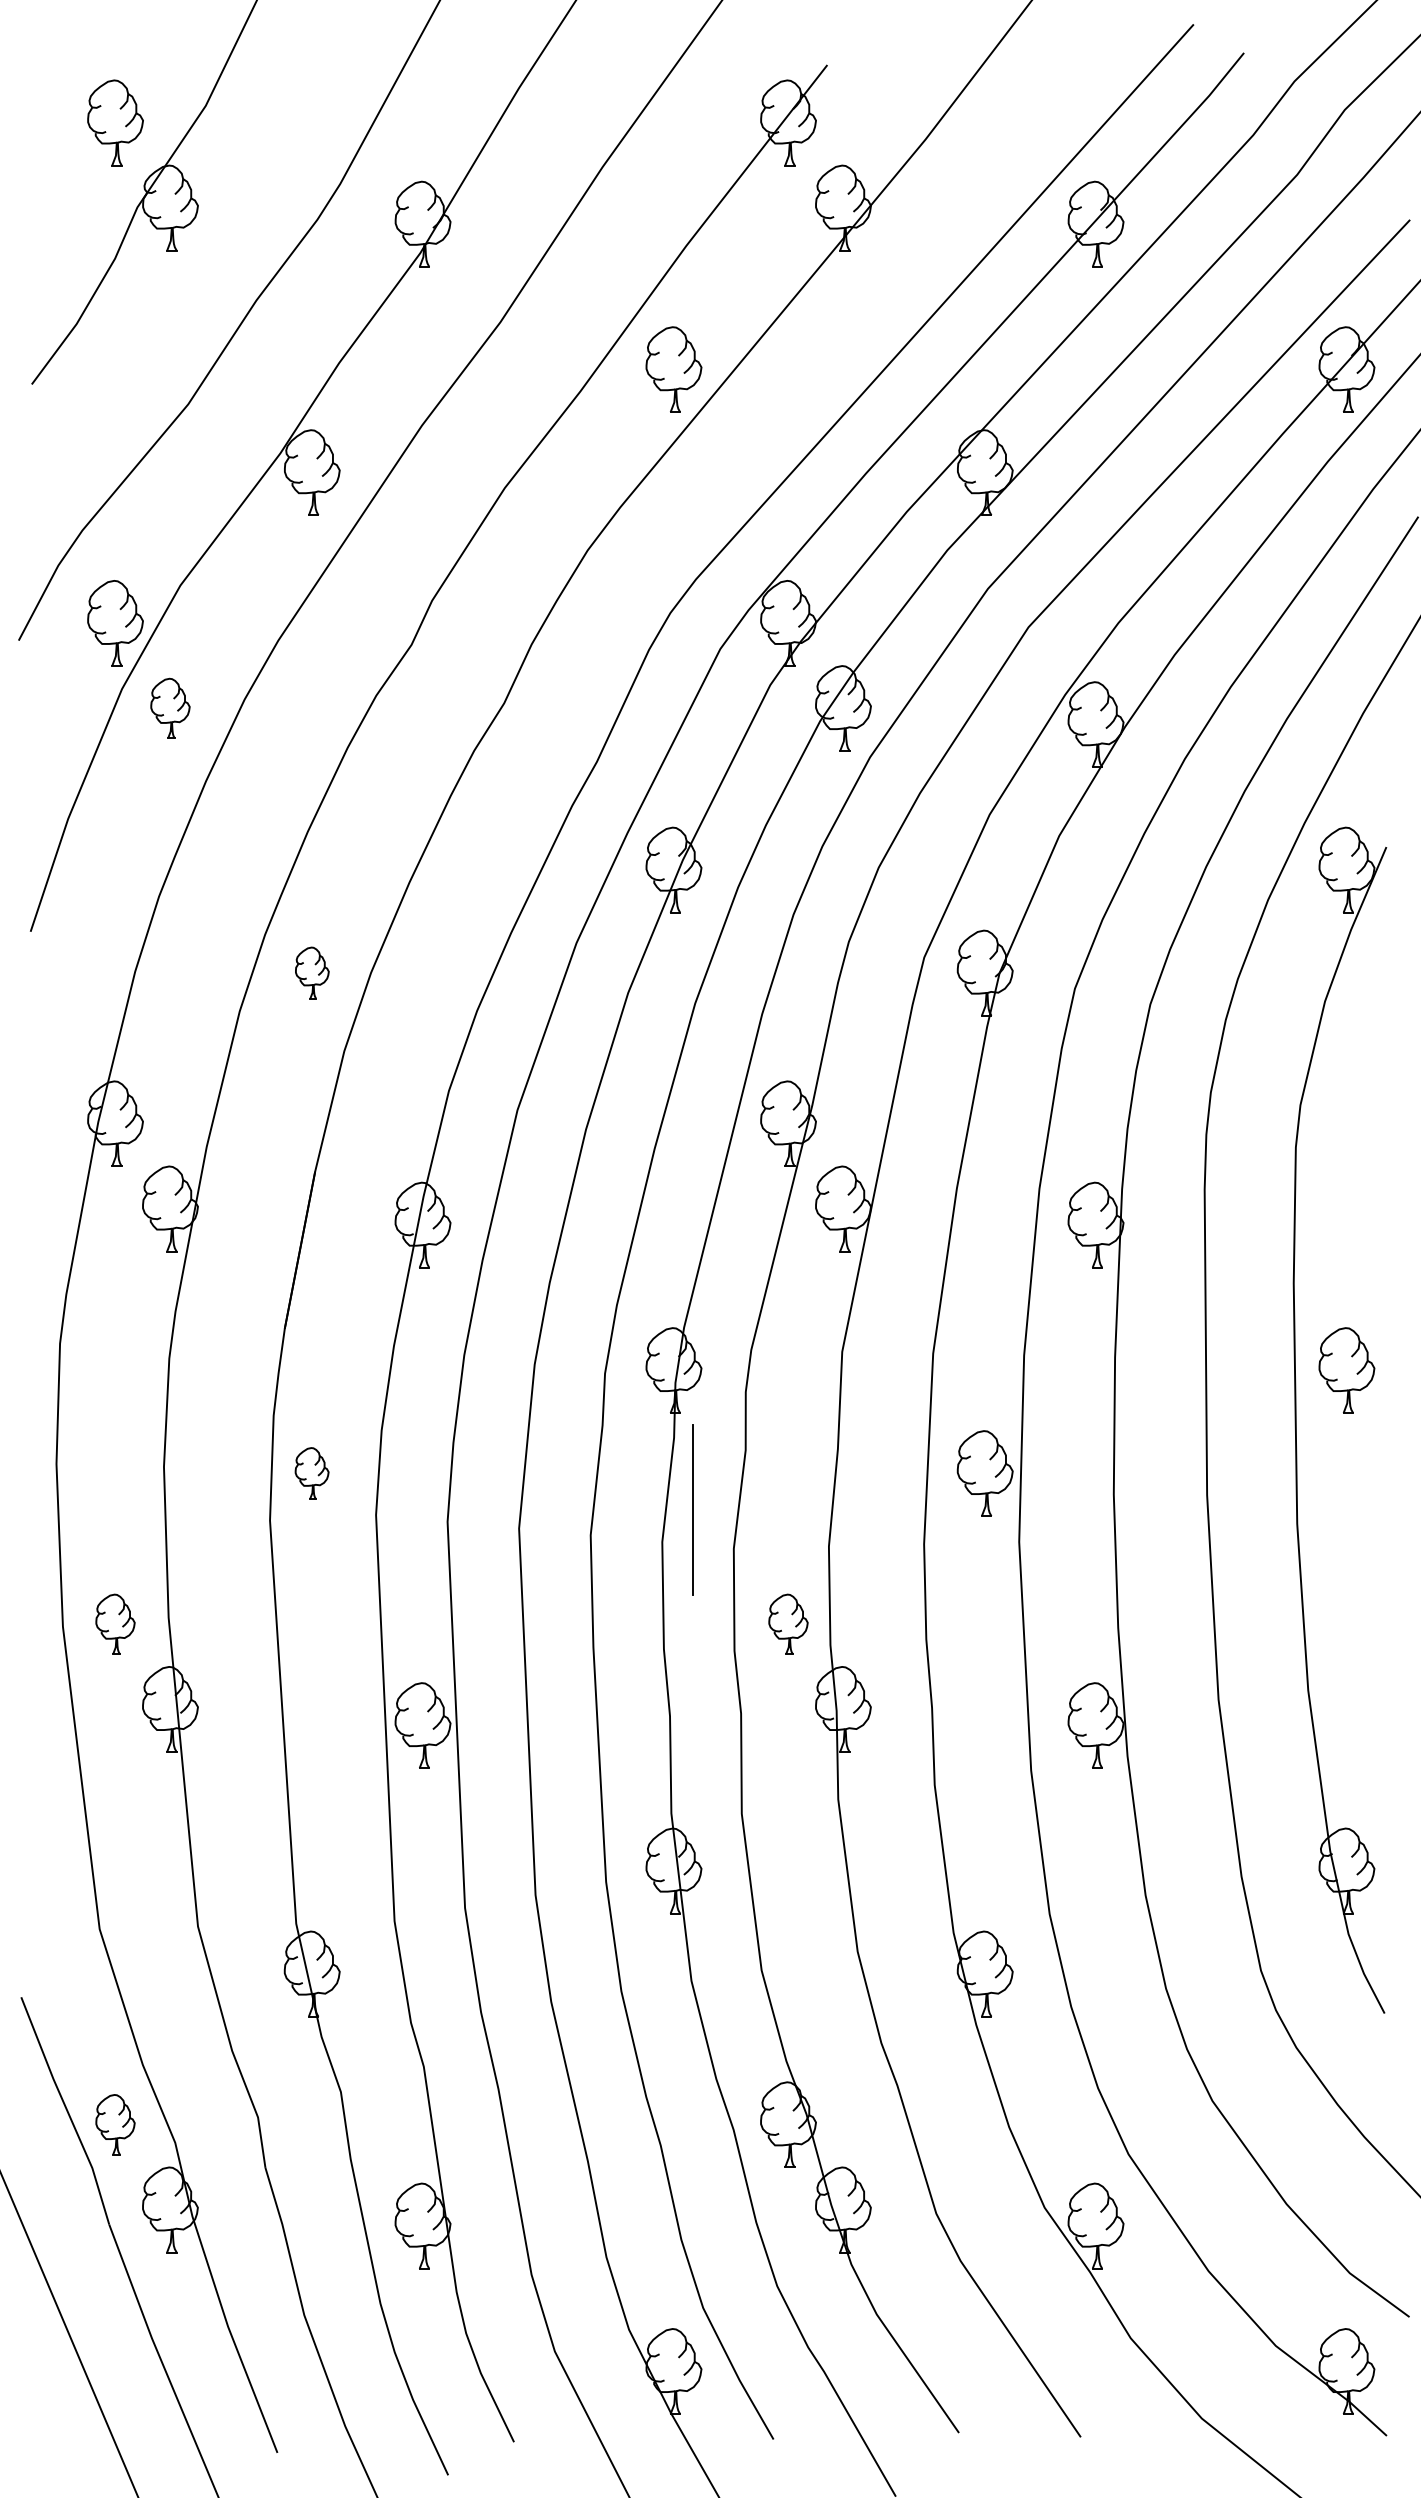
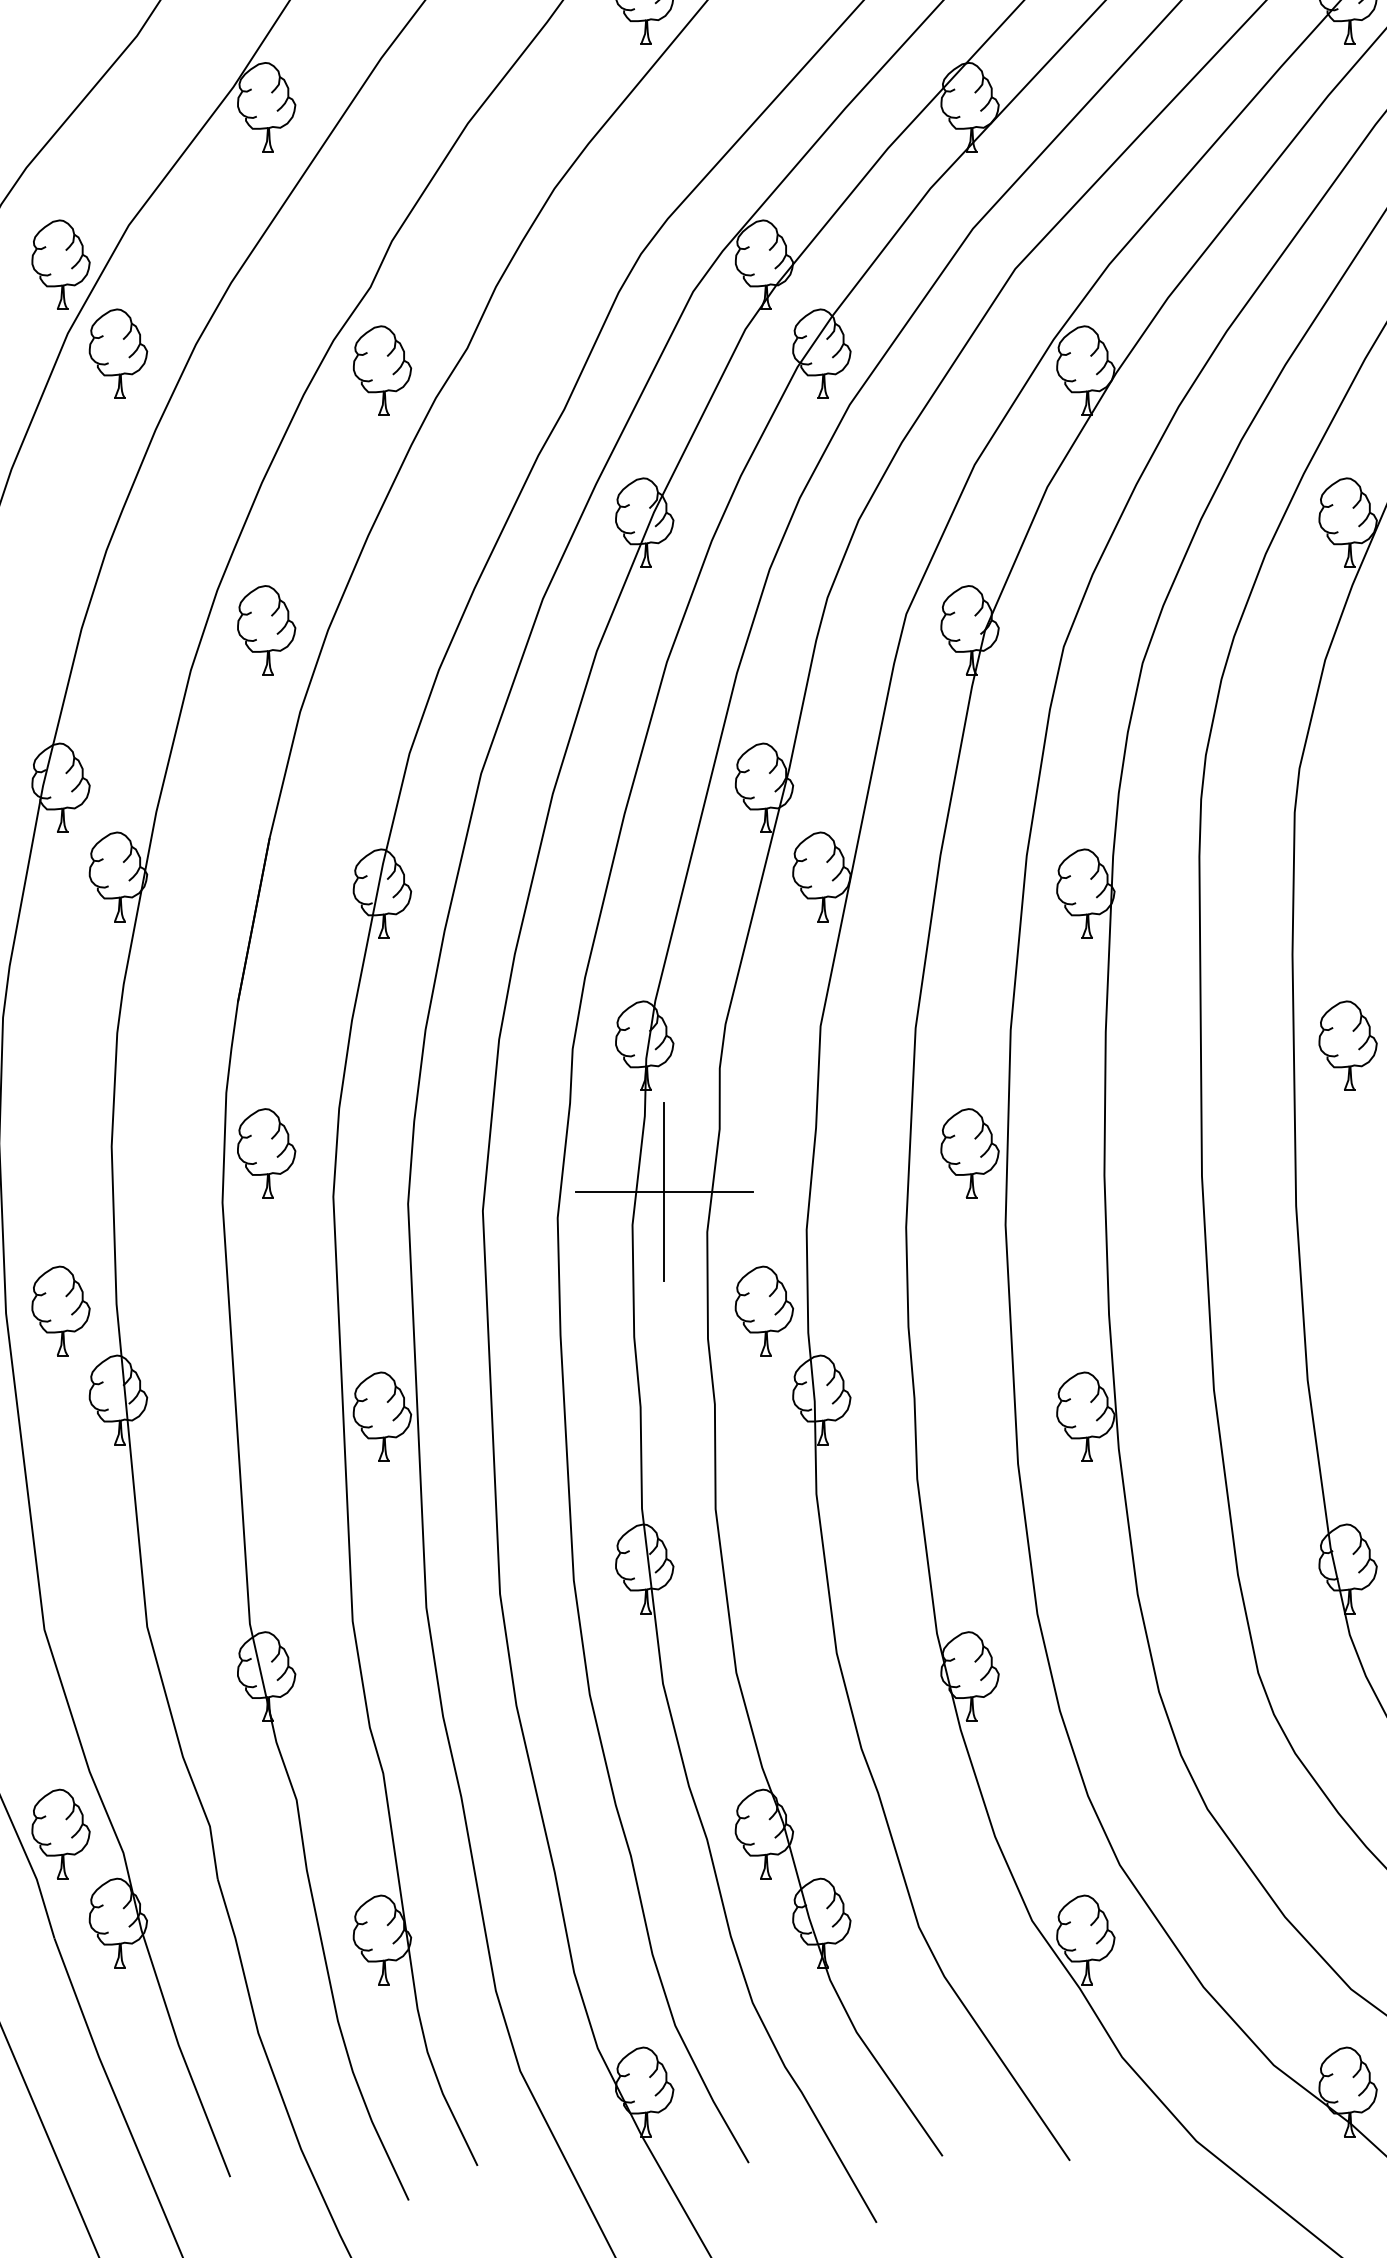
part: (170, 708) -> (118, 353), size x1.43
part: (422, 724) -> (381, 370), added
part: (312, 972) -> (266, 629), size x1.67
part: (311, 1473) -> (265, 1153), size x1.67
line: (692, 1510) -> (664, 1192), added
part: (115, 1624) -> (61, 1311), size x1.43
part: (788, 1624) -> (764, 1311), size x1.43
part: (115, 2124) -> (61, 1833), size x1.43

